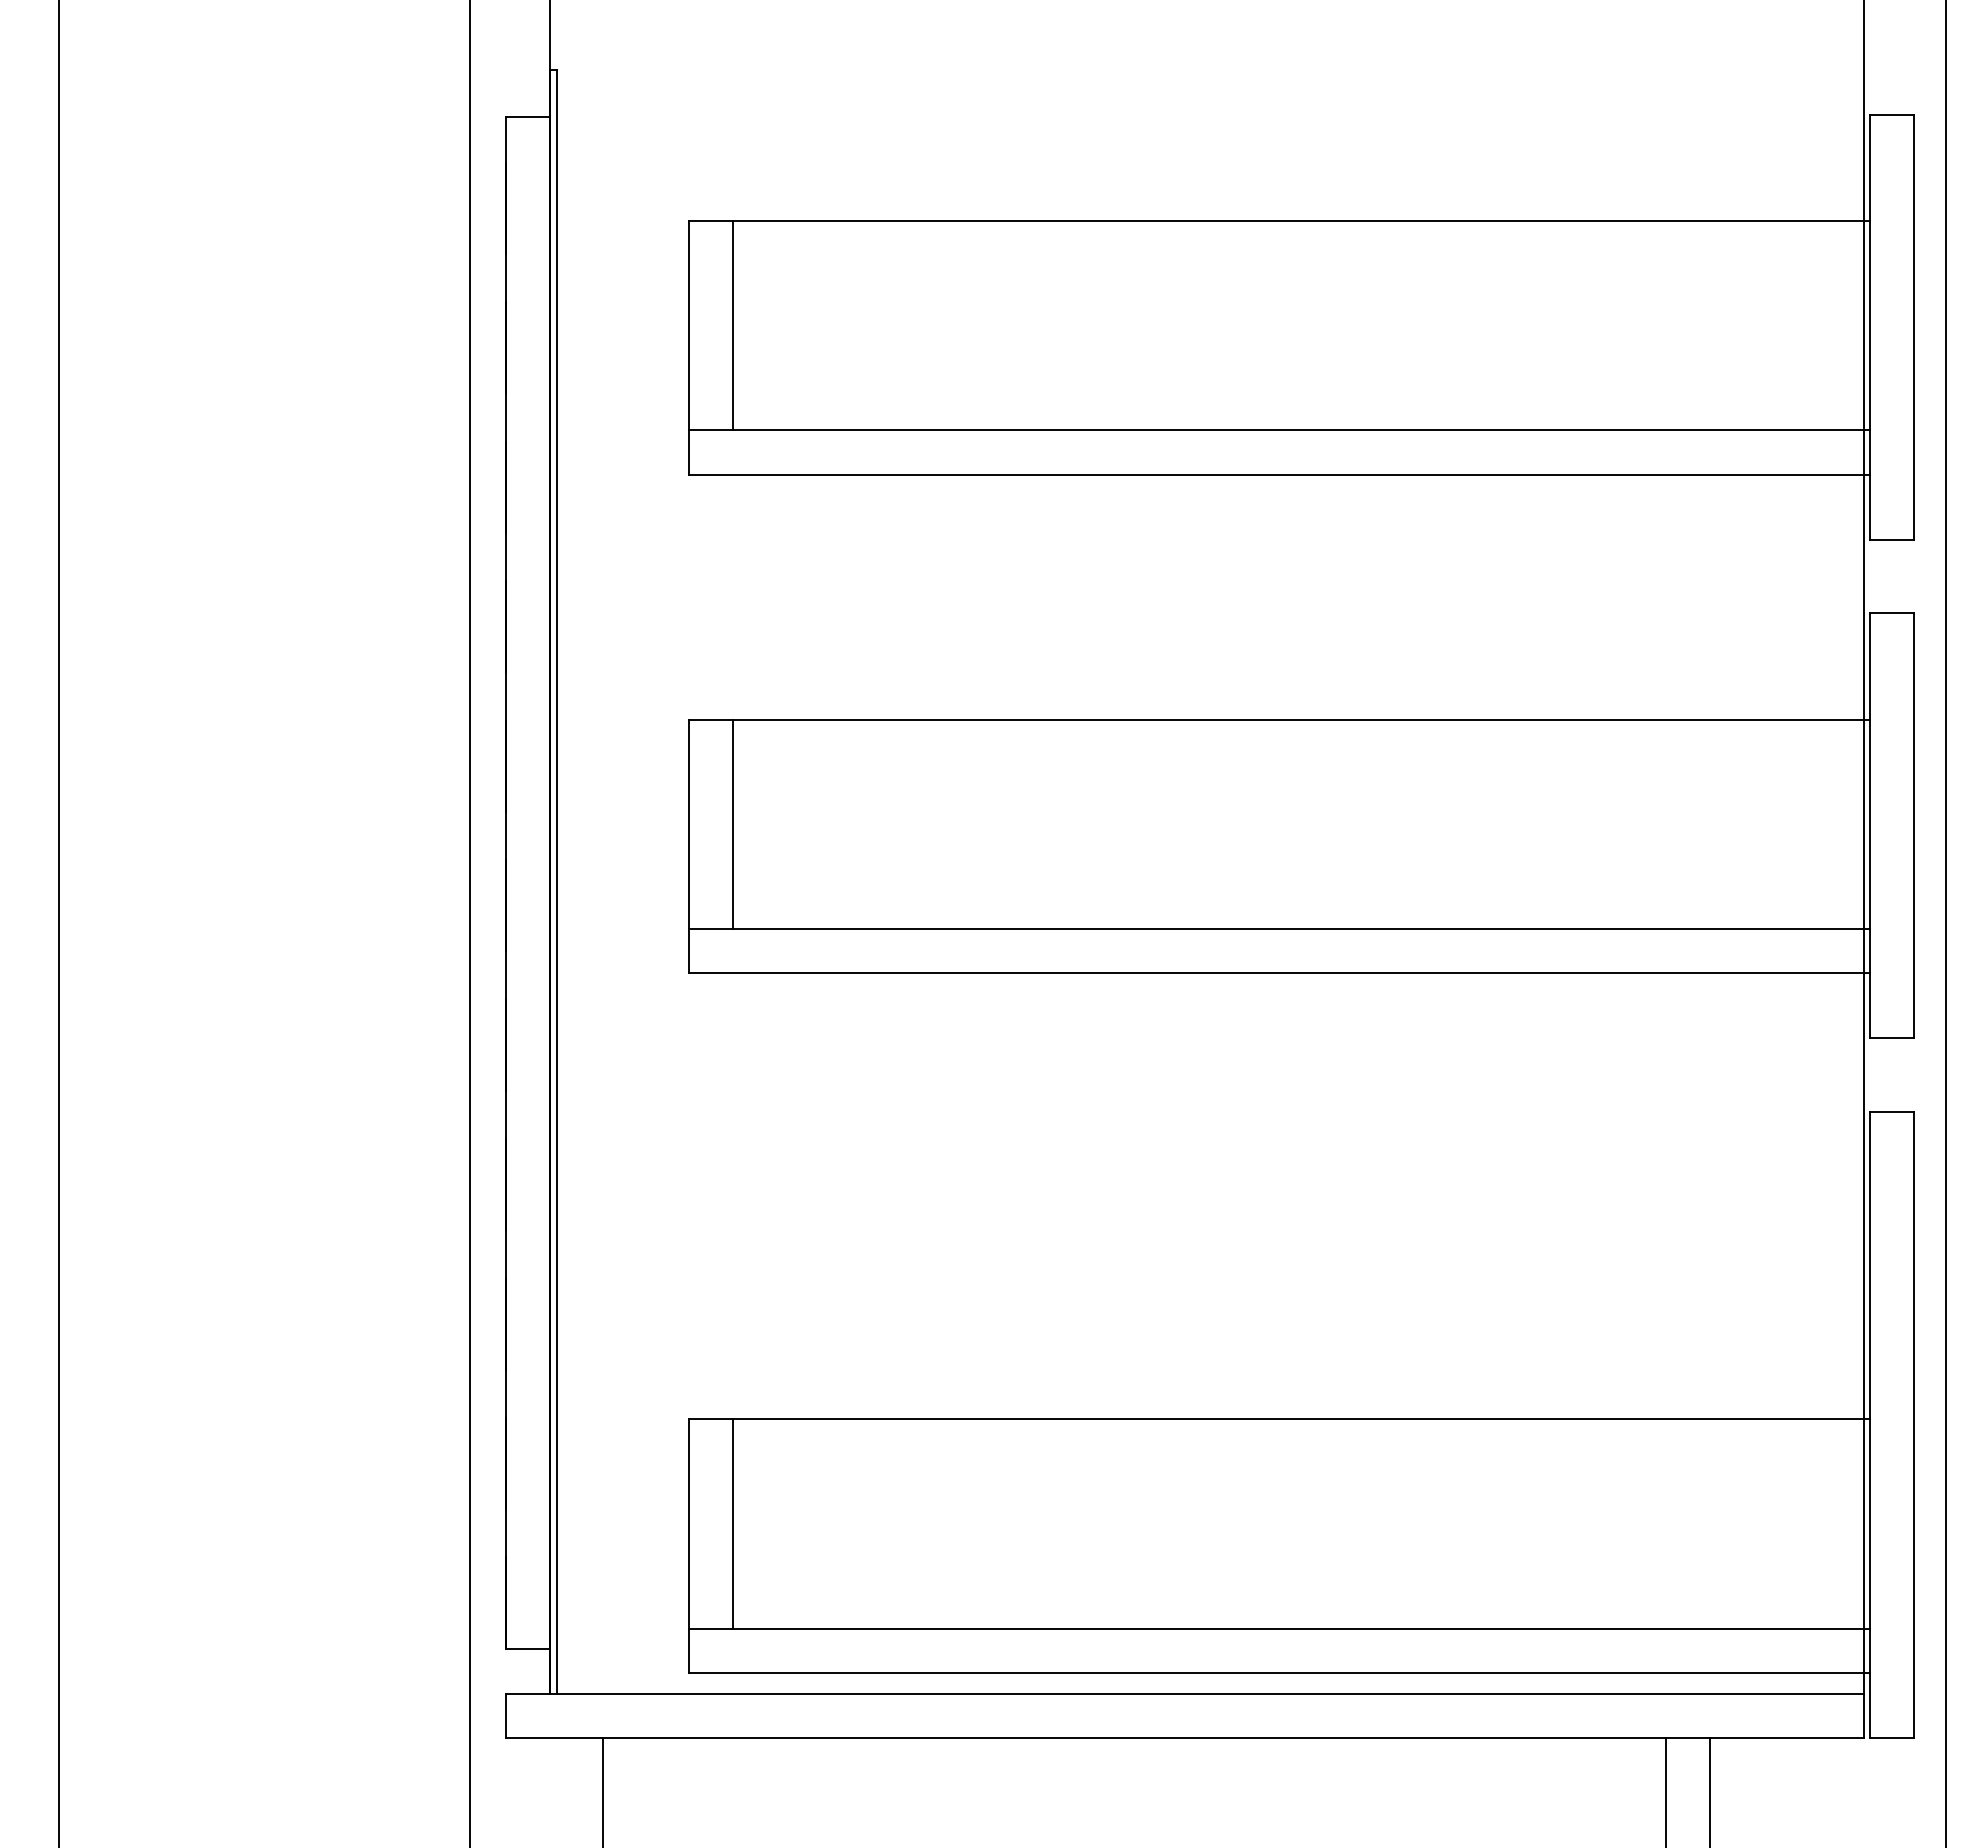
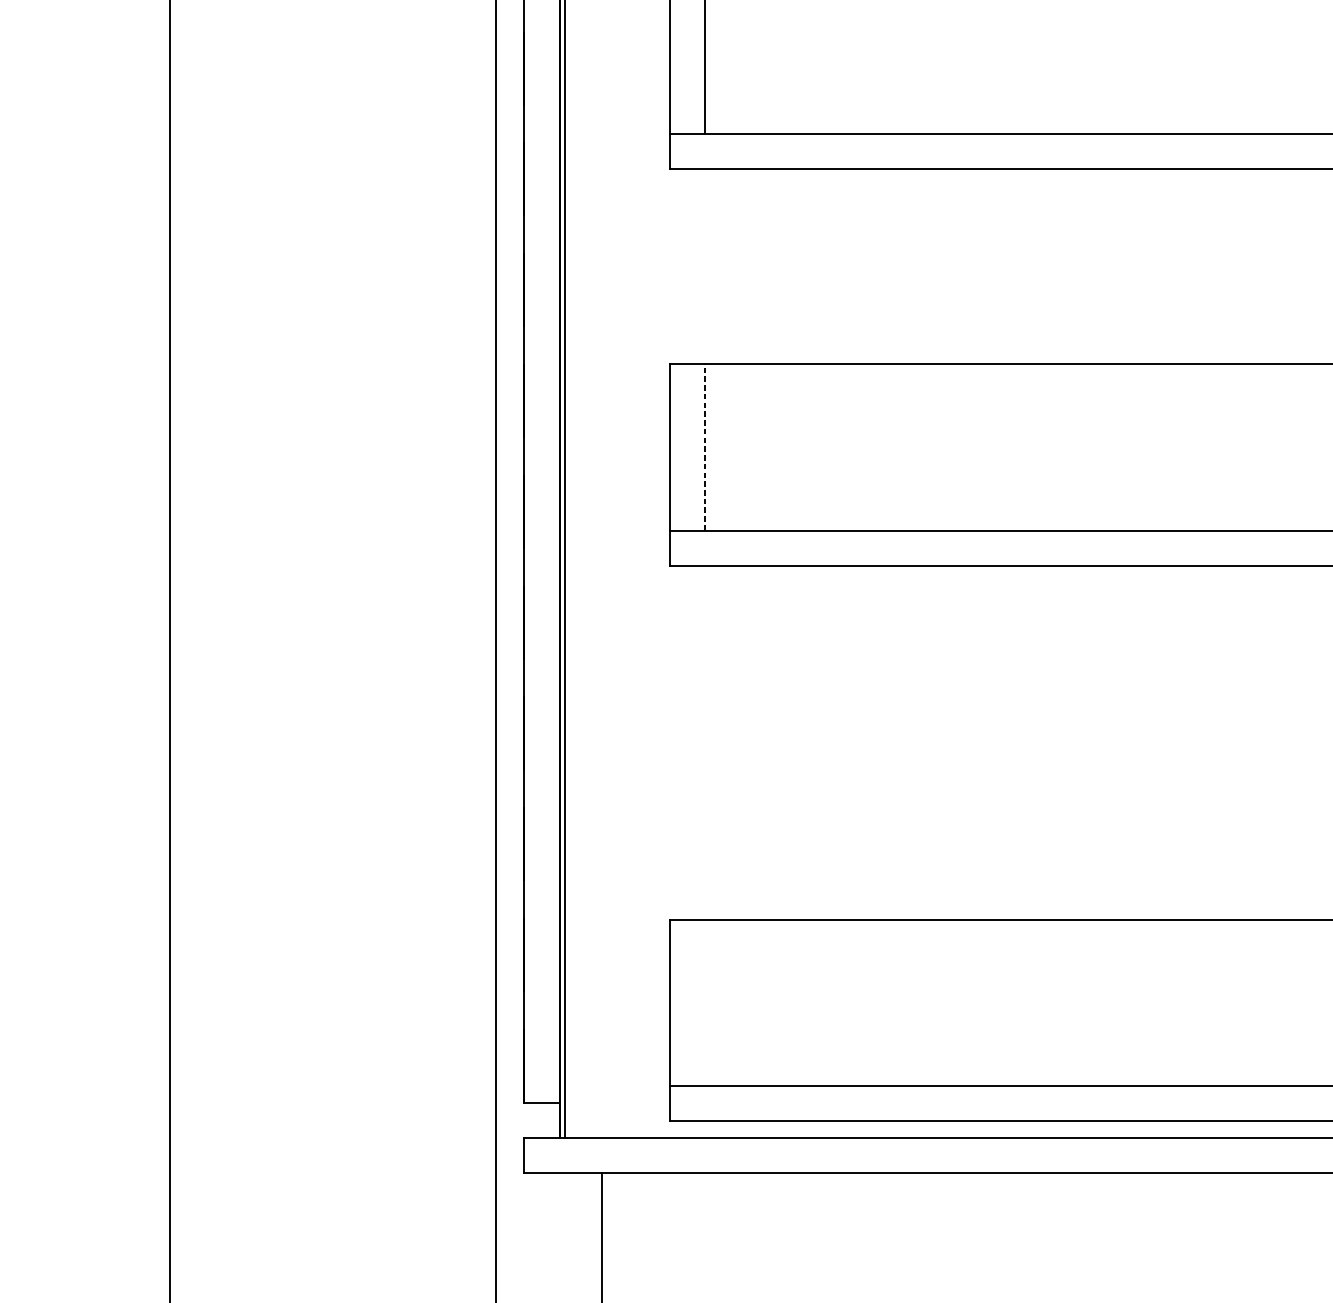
line: (733, 824) -> (705, 447), solid -> dashed
line: (733, 1523) -> (705, 1002), removed

